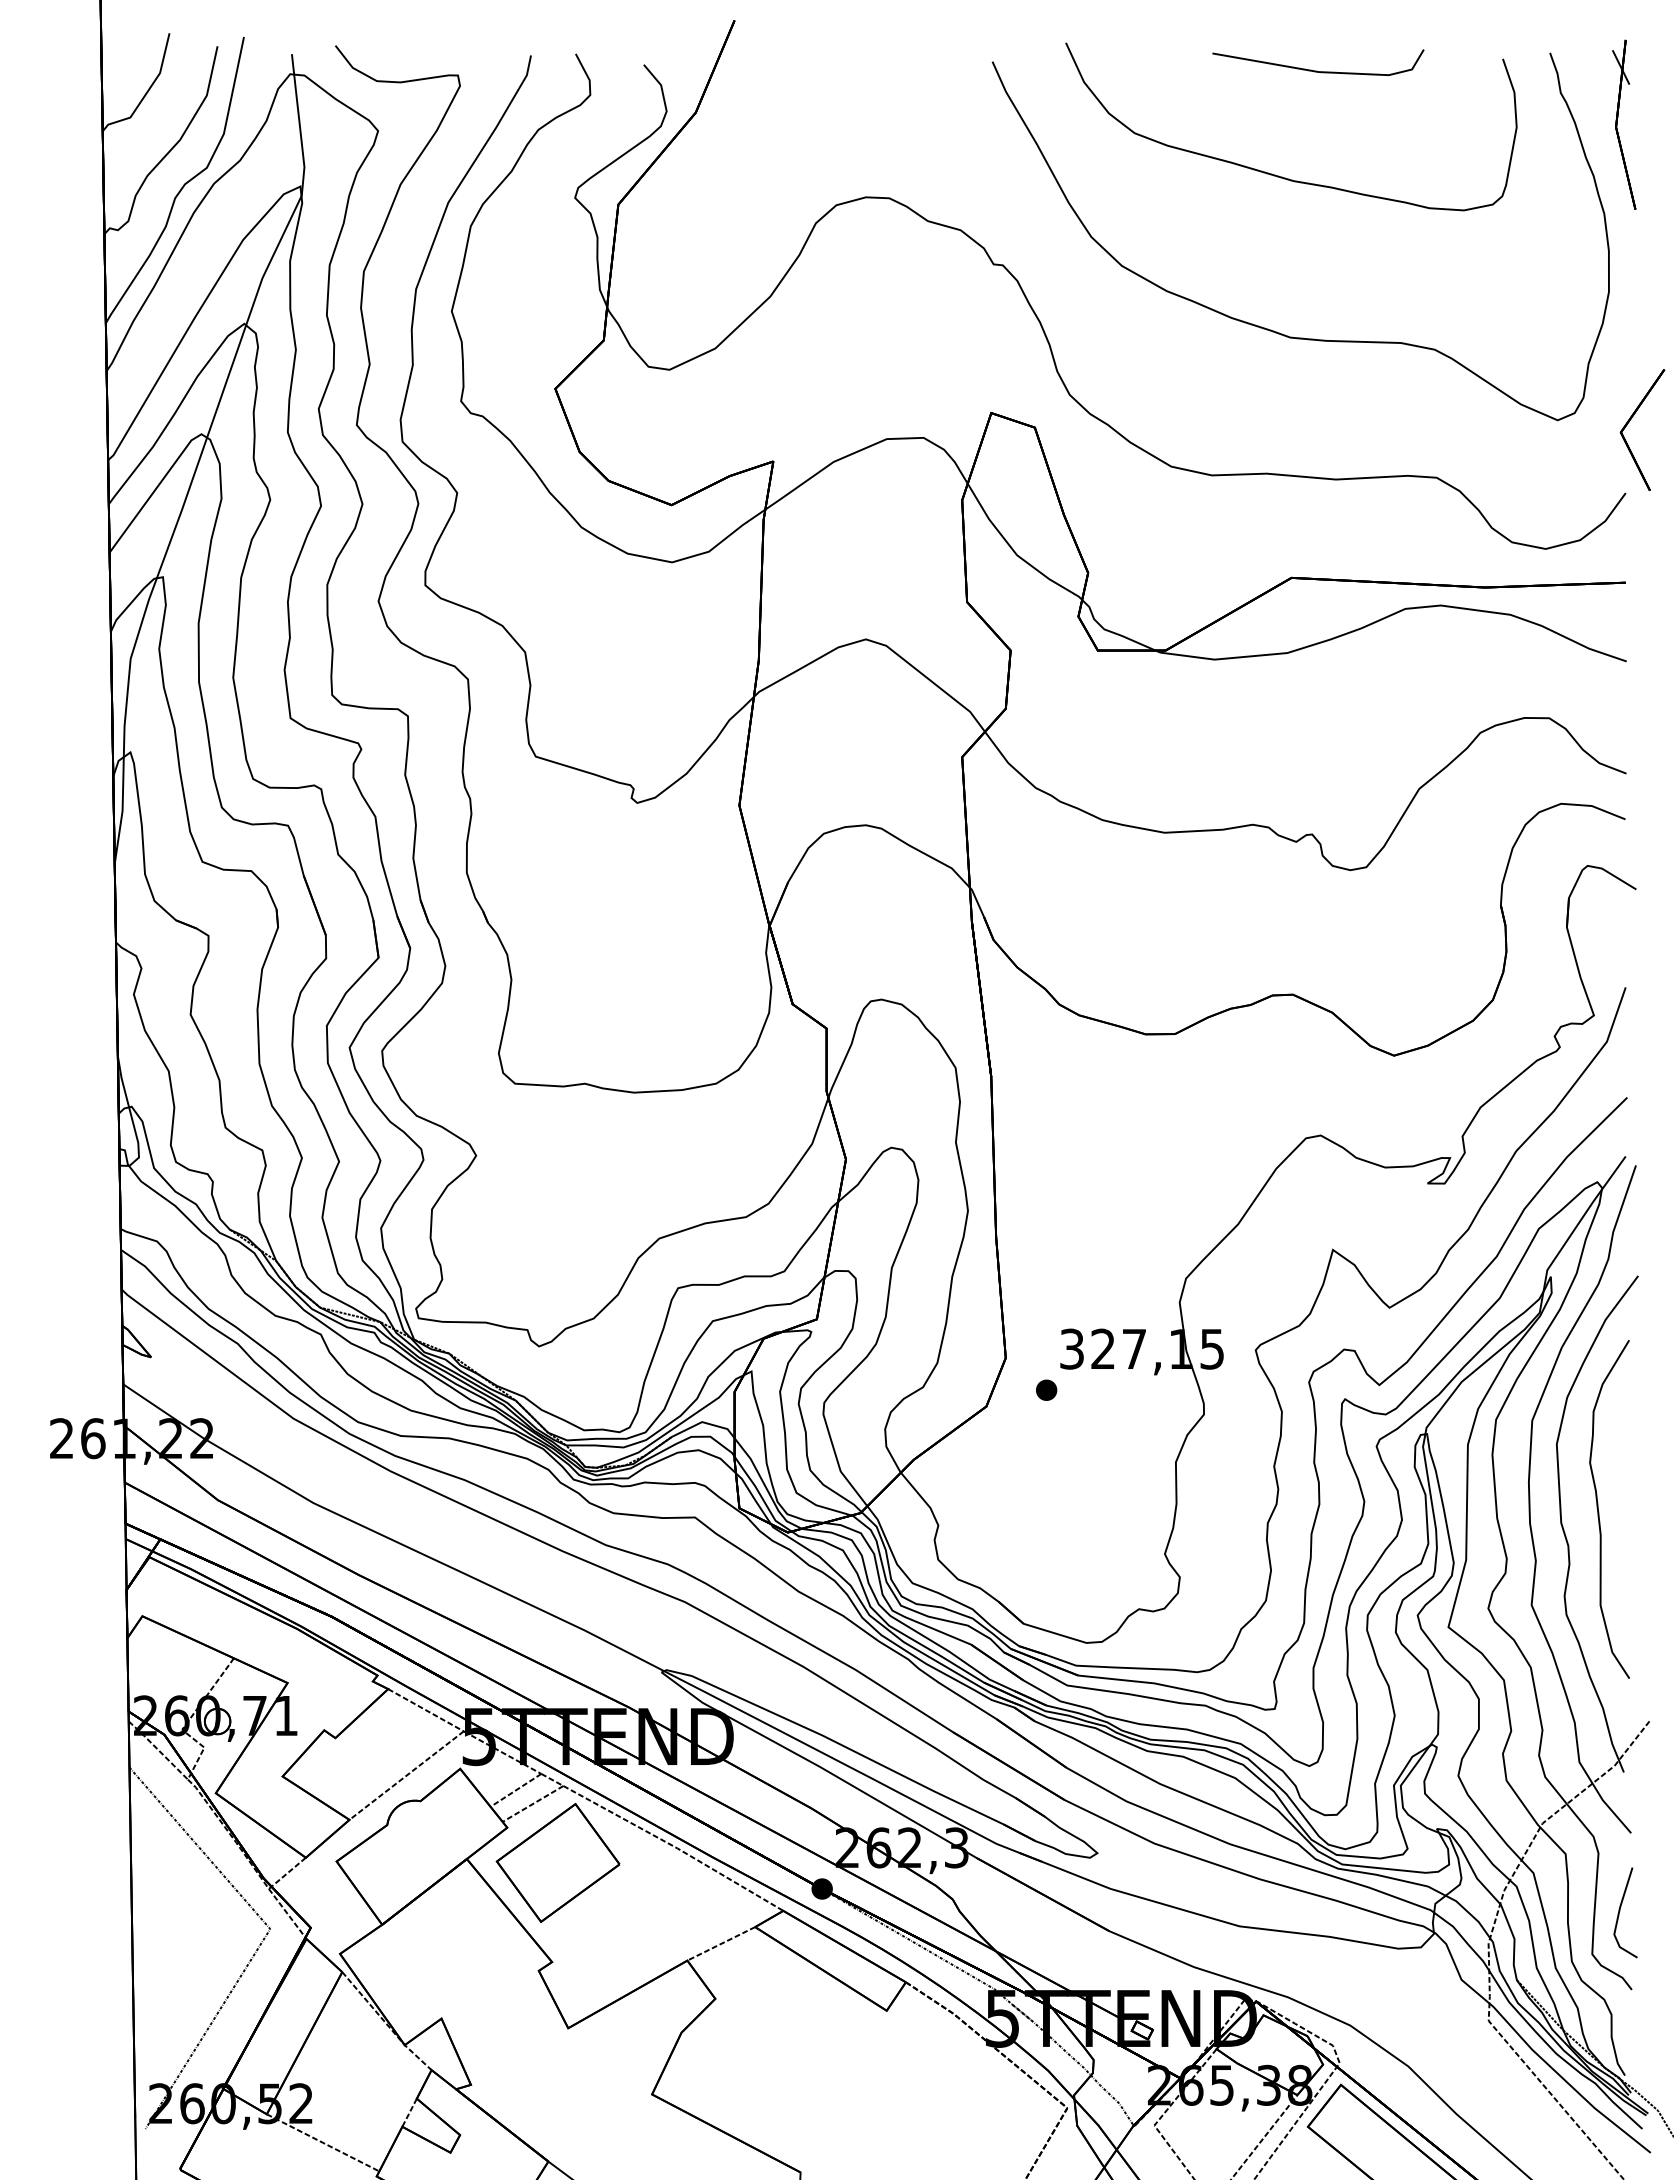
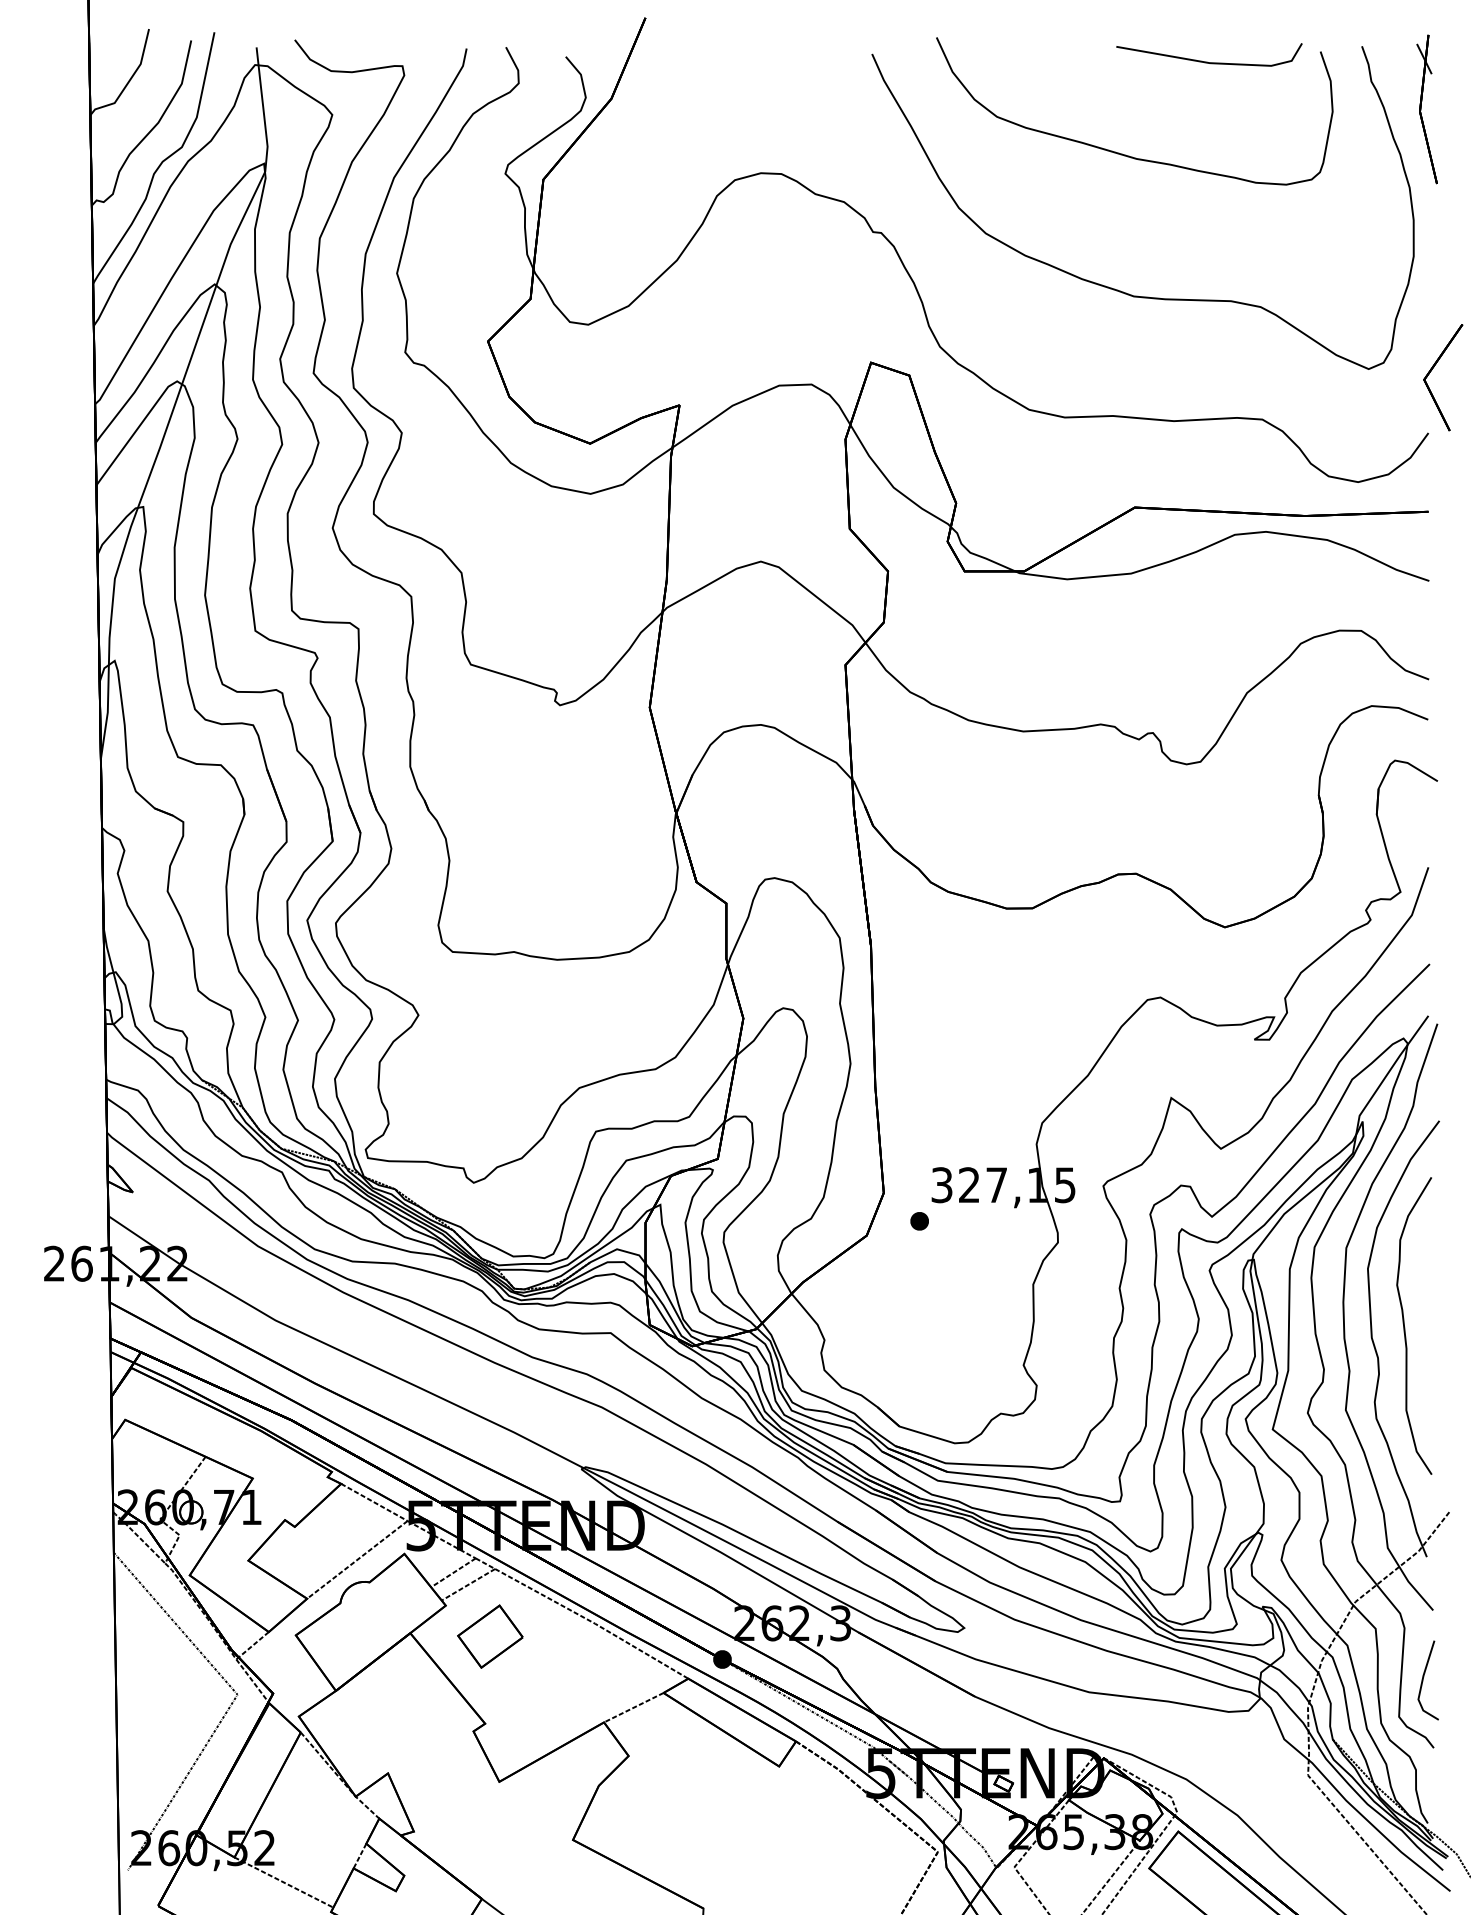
part: (1317, 70) -> (1208, 61), moved
part: (557, 1862) -> (489, 1636), size x0.6

